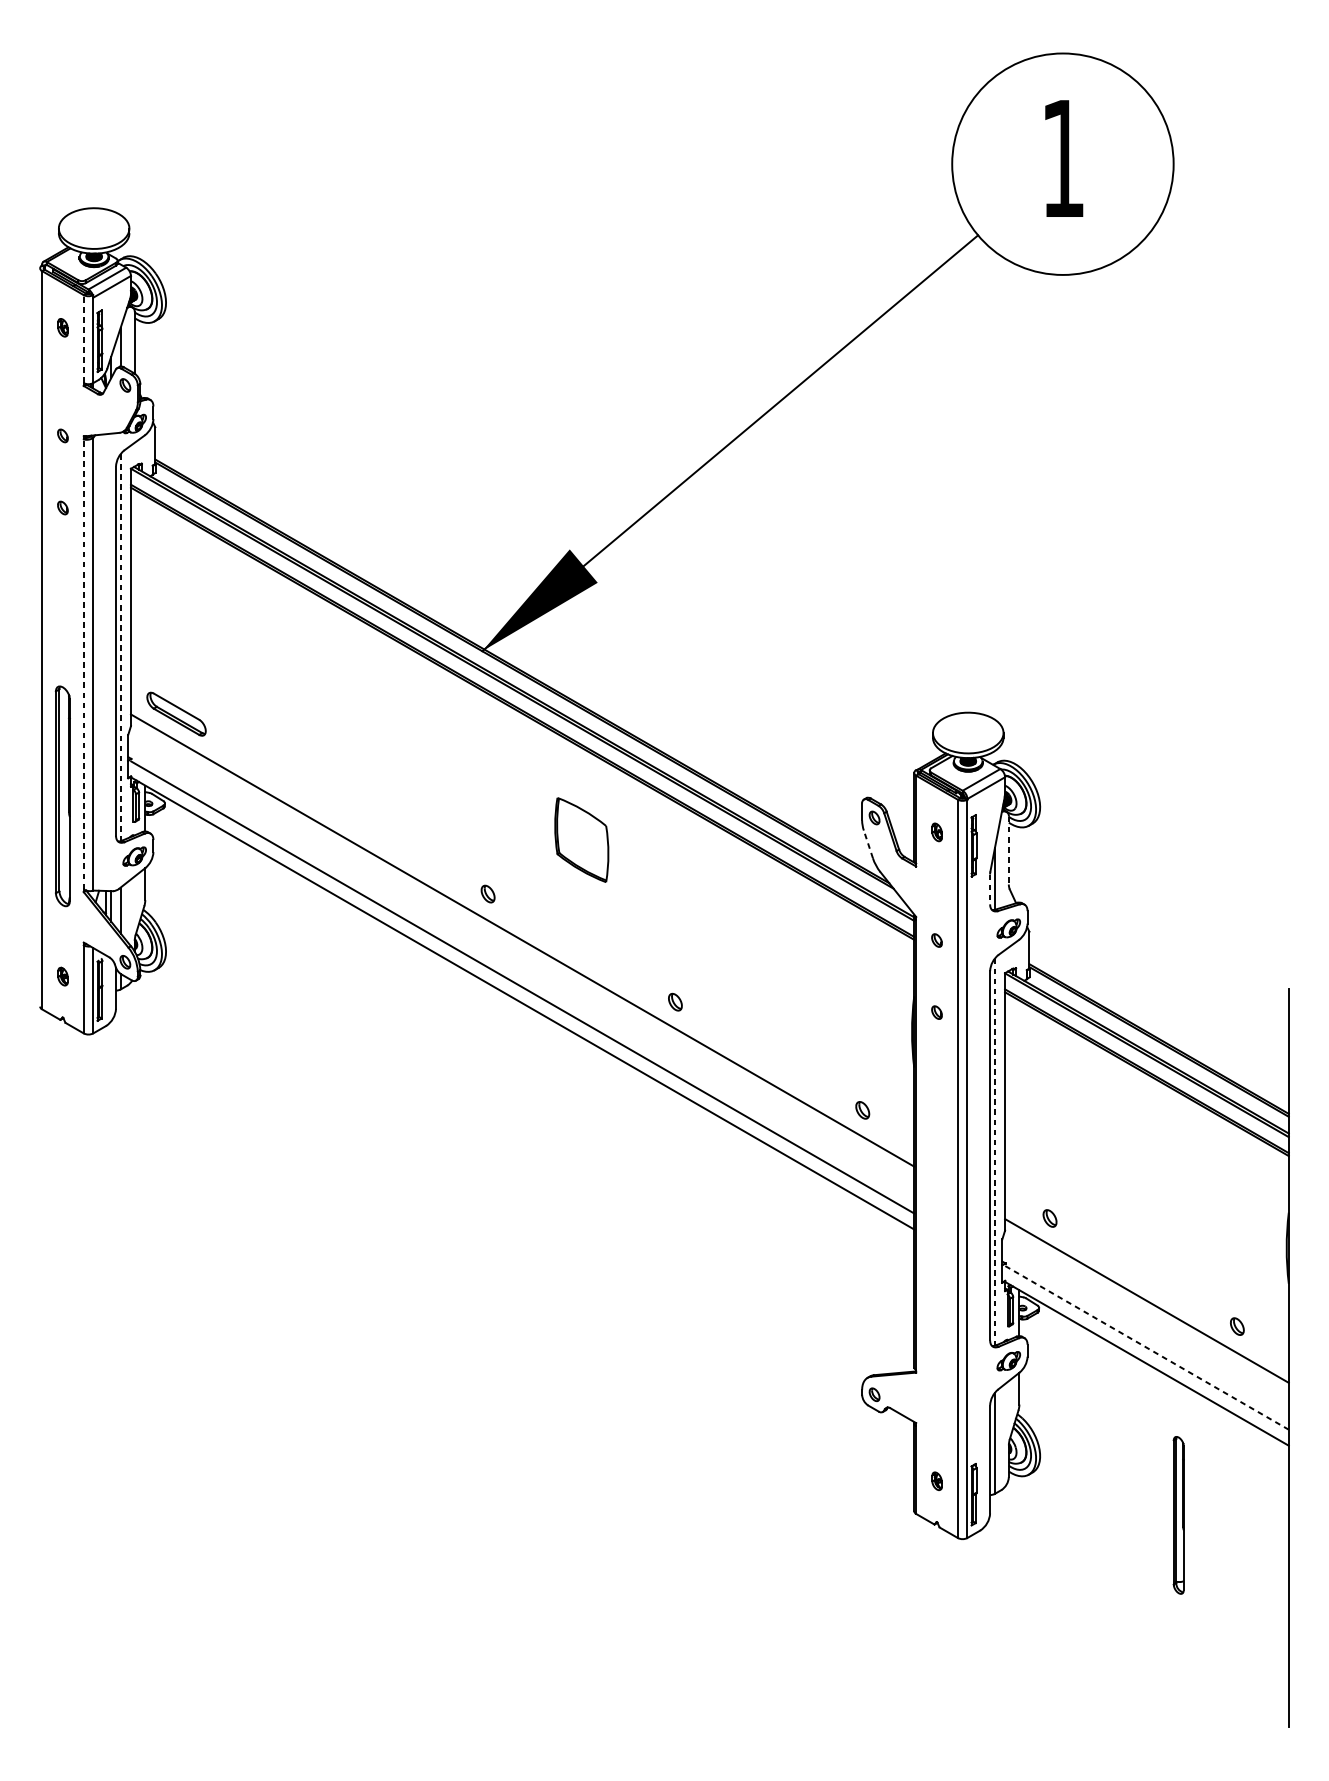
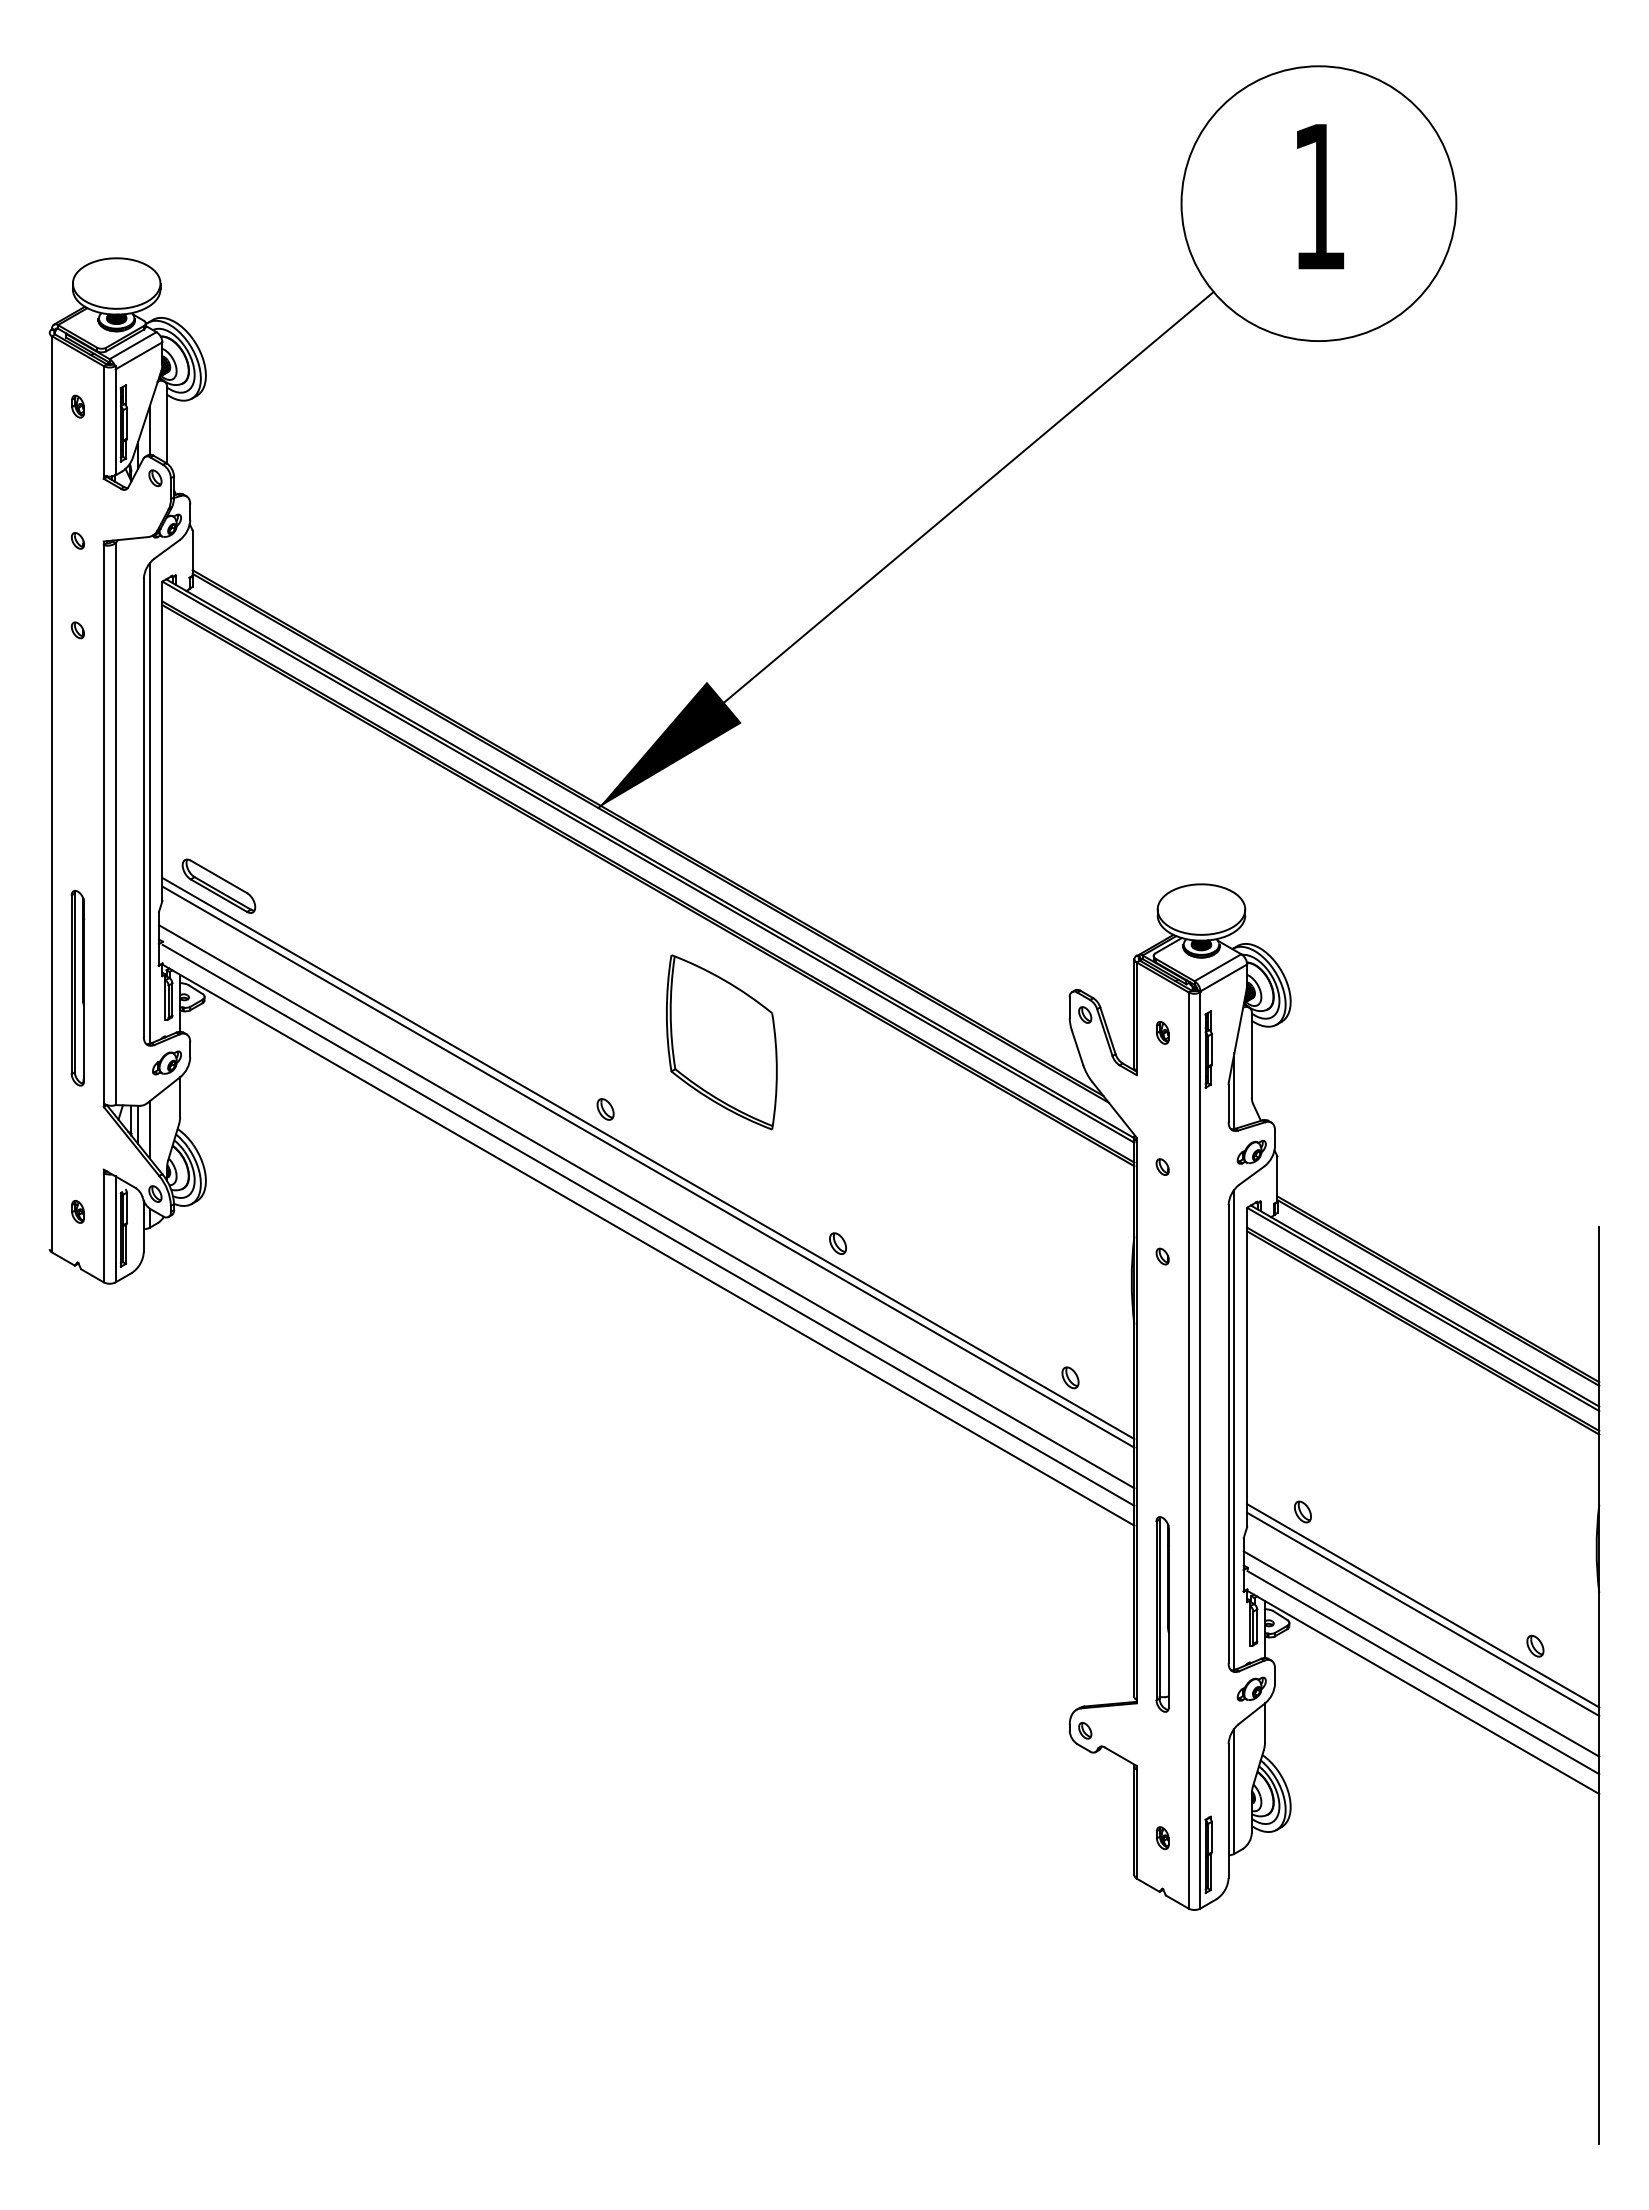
line: (83, 338) -> (103, 420), dashed -> solid
line: (120, 648) -> (149, 804), dashed -> solid
line: (83, 663) -> (103, 823), dashed -> solid
part: (62, 796) -> (77, 988), size x0.71
part: (581, 840) -> (721, 1042), size x1.67
line: (868, 844) -> (1077, 1047), dashed -> solid
line: (1008, 851) -> (1251, 1056), dashed -> solid
line: (990, 890) -> (1228, 1104), dashed -> solid
line: (522, 933) -> (648, 1158), added
line: (521, 972) -> (646, 1206), added
line: (994, 1152) -> (1234, 1430), dashed -> solid
line: (1147, 1293) -> (1423, 1605), added
line: (1145, 1332) -> (1421, 1653), added
line: (1147, 1347) -> (1423, 1672), dashed -> solid
part: (1178, 1515) -> (1162, 1614), moved

